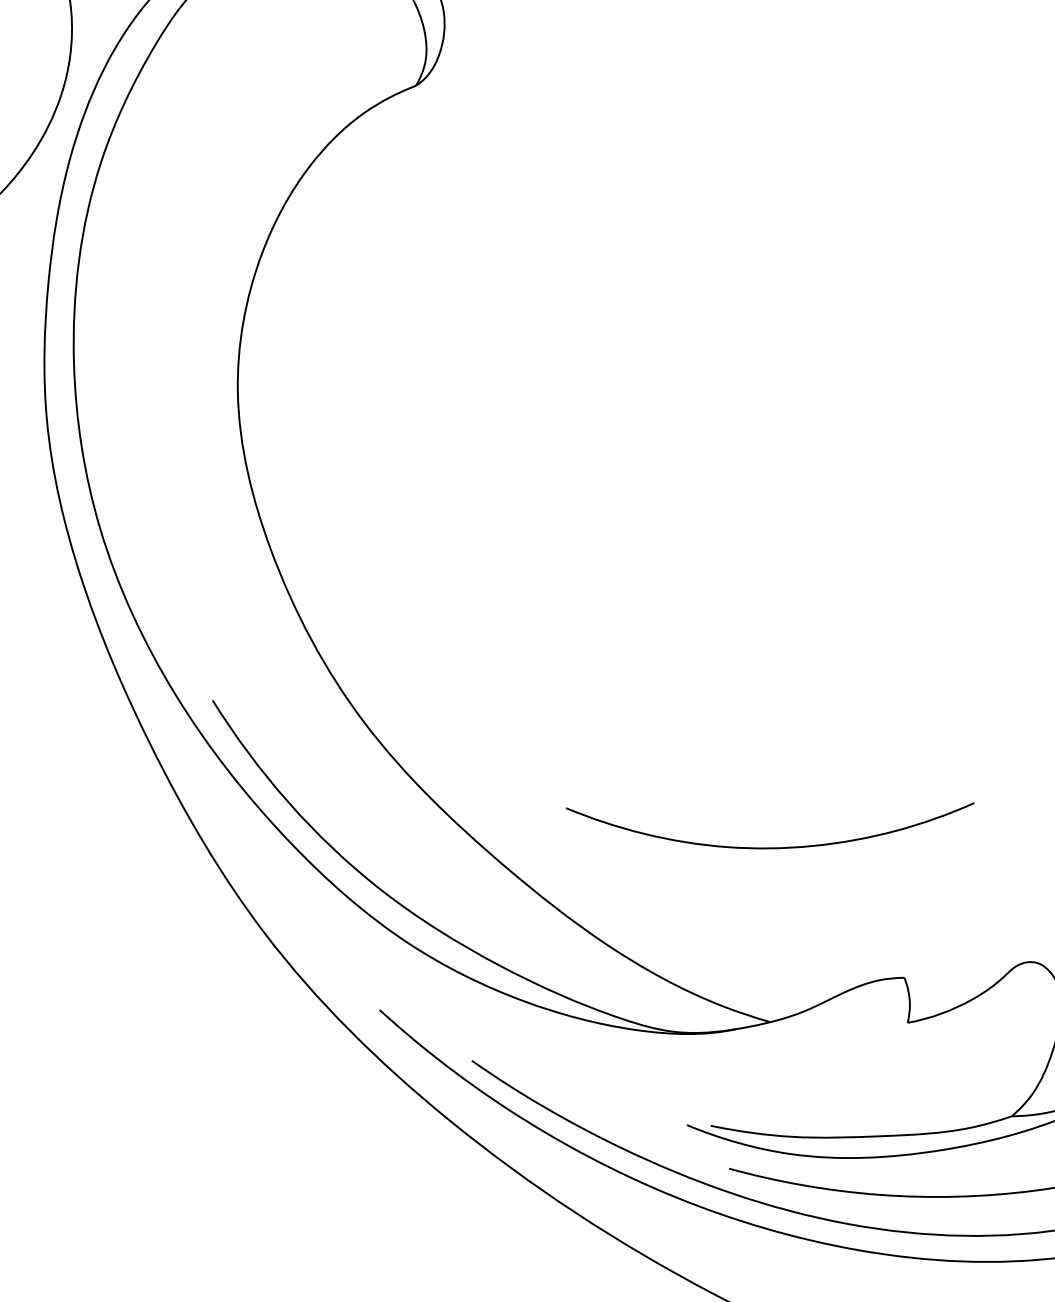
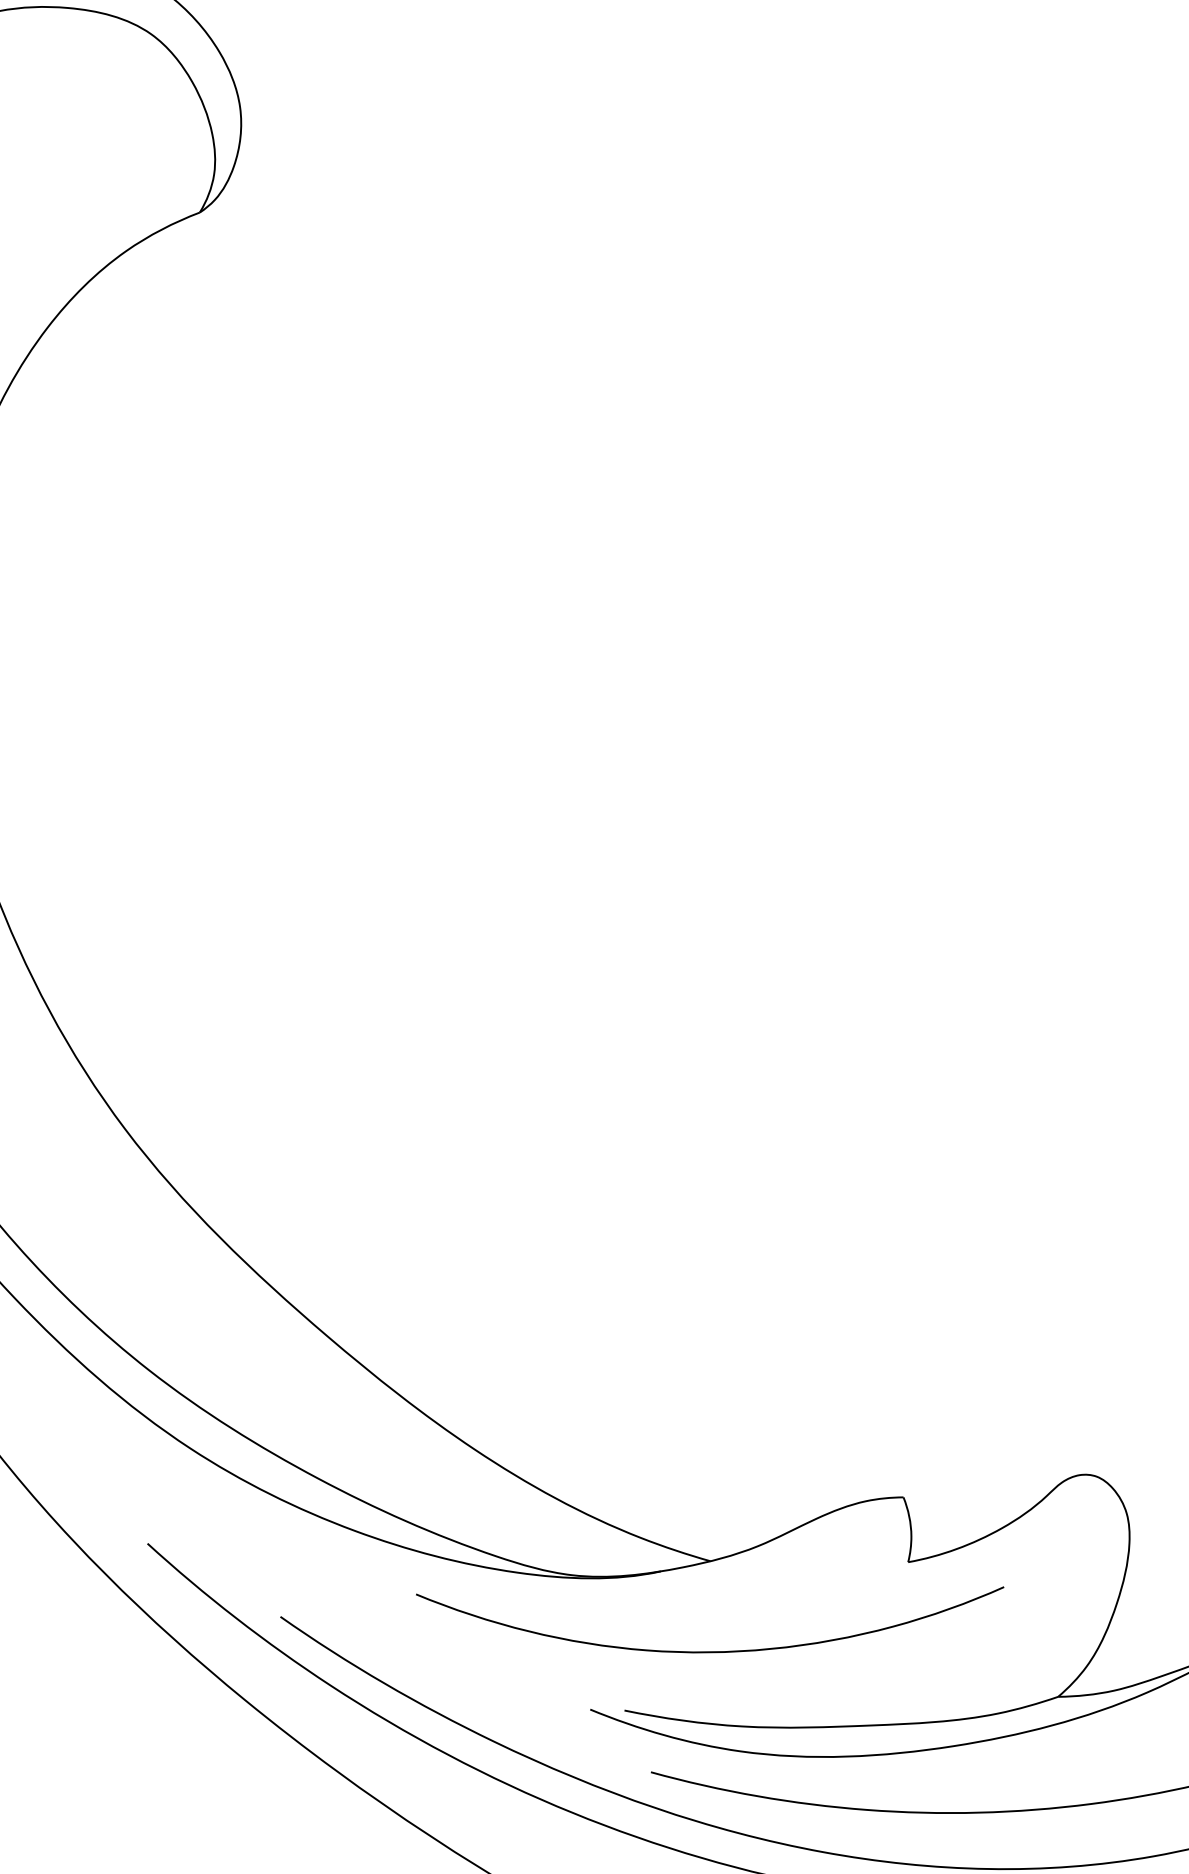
curve: (769, 847) -> (709, 1651), moved

